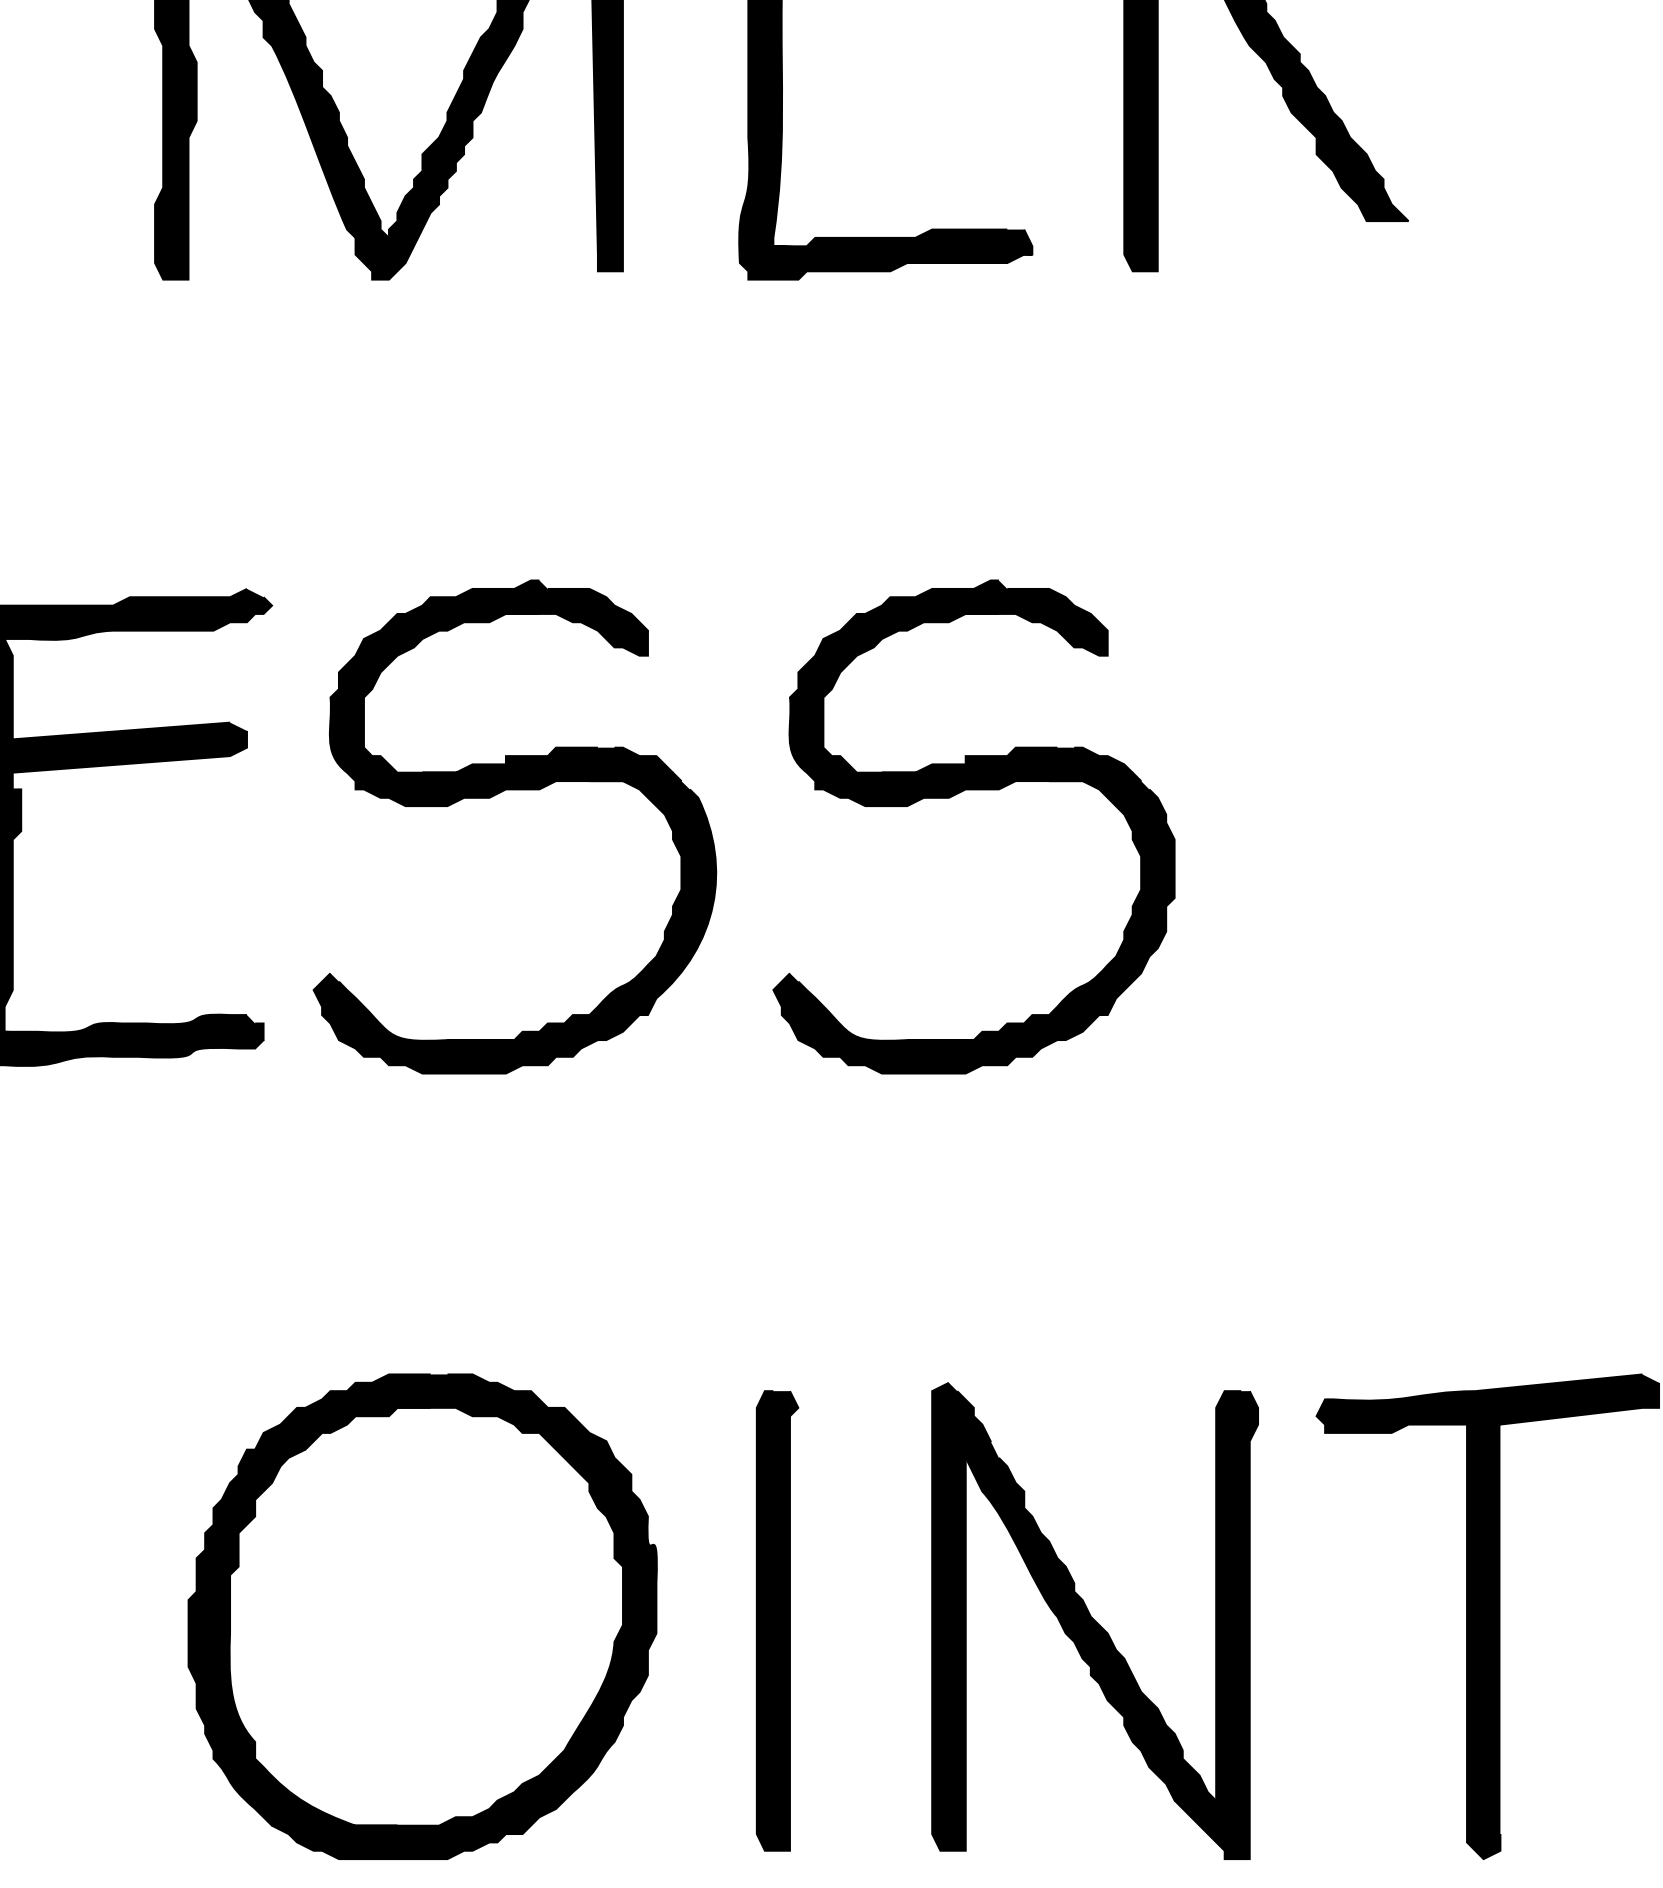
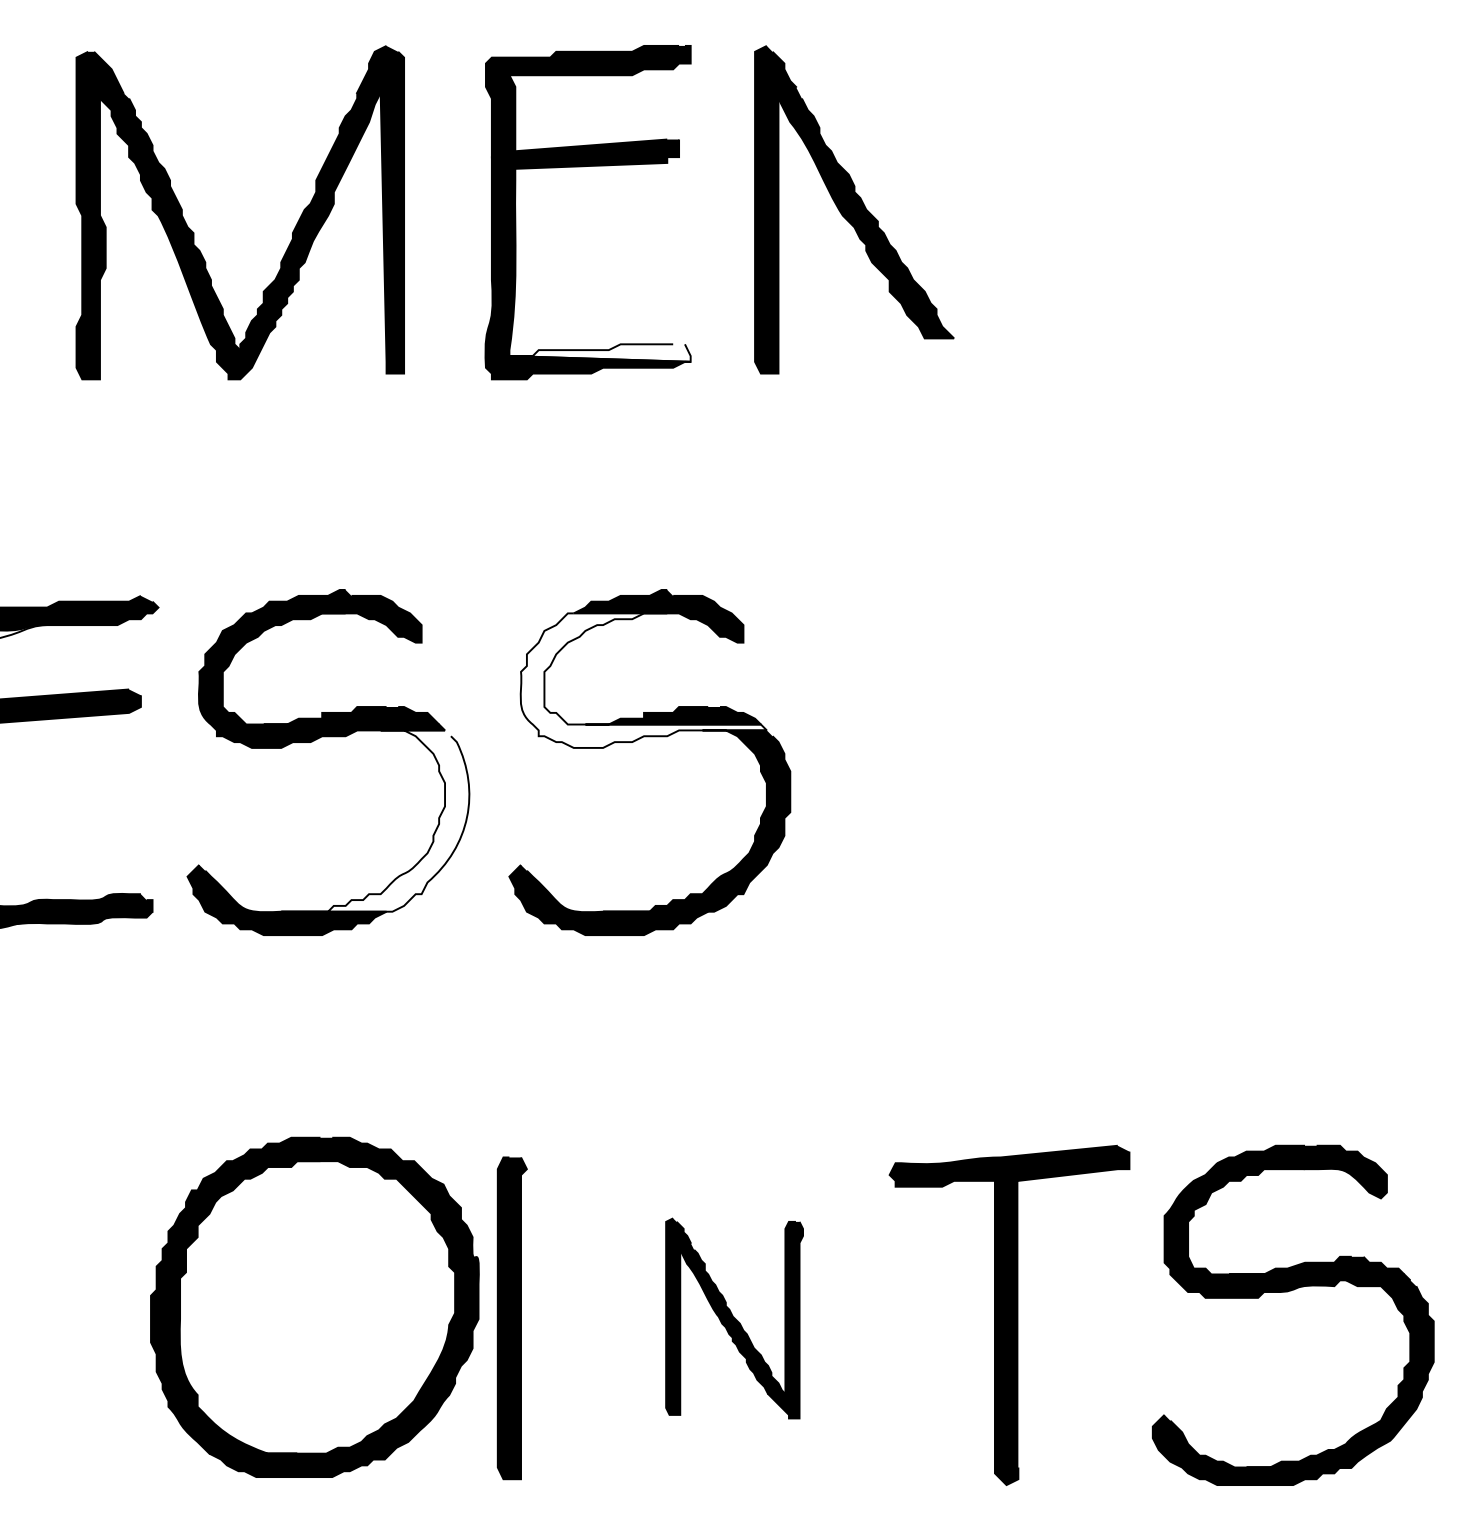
fill: (902, 241) -> (599, 352), removed
fill: (964, 709) -> (643, 680), removed
fill: (582, 909) -> (375, 820), removed
part: (422, 1615) -> (314, 1306), moved
part: (1094, 1621) -> (734, 1318), size x0.6

